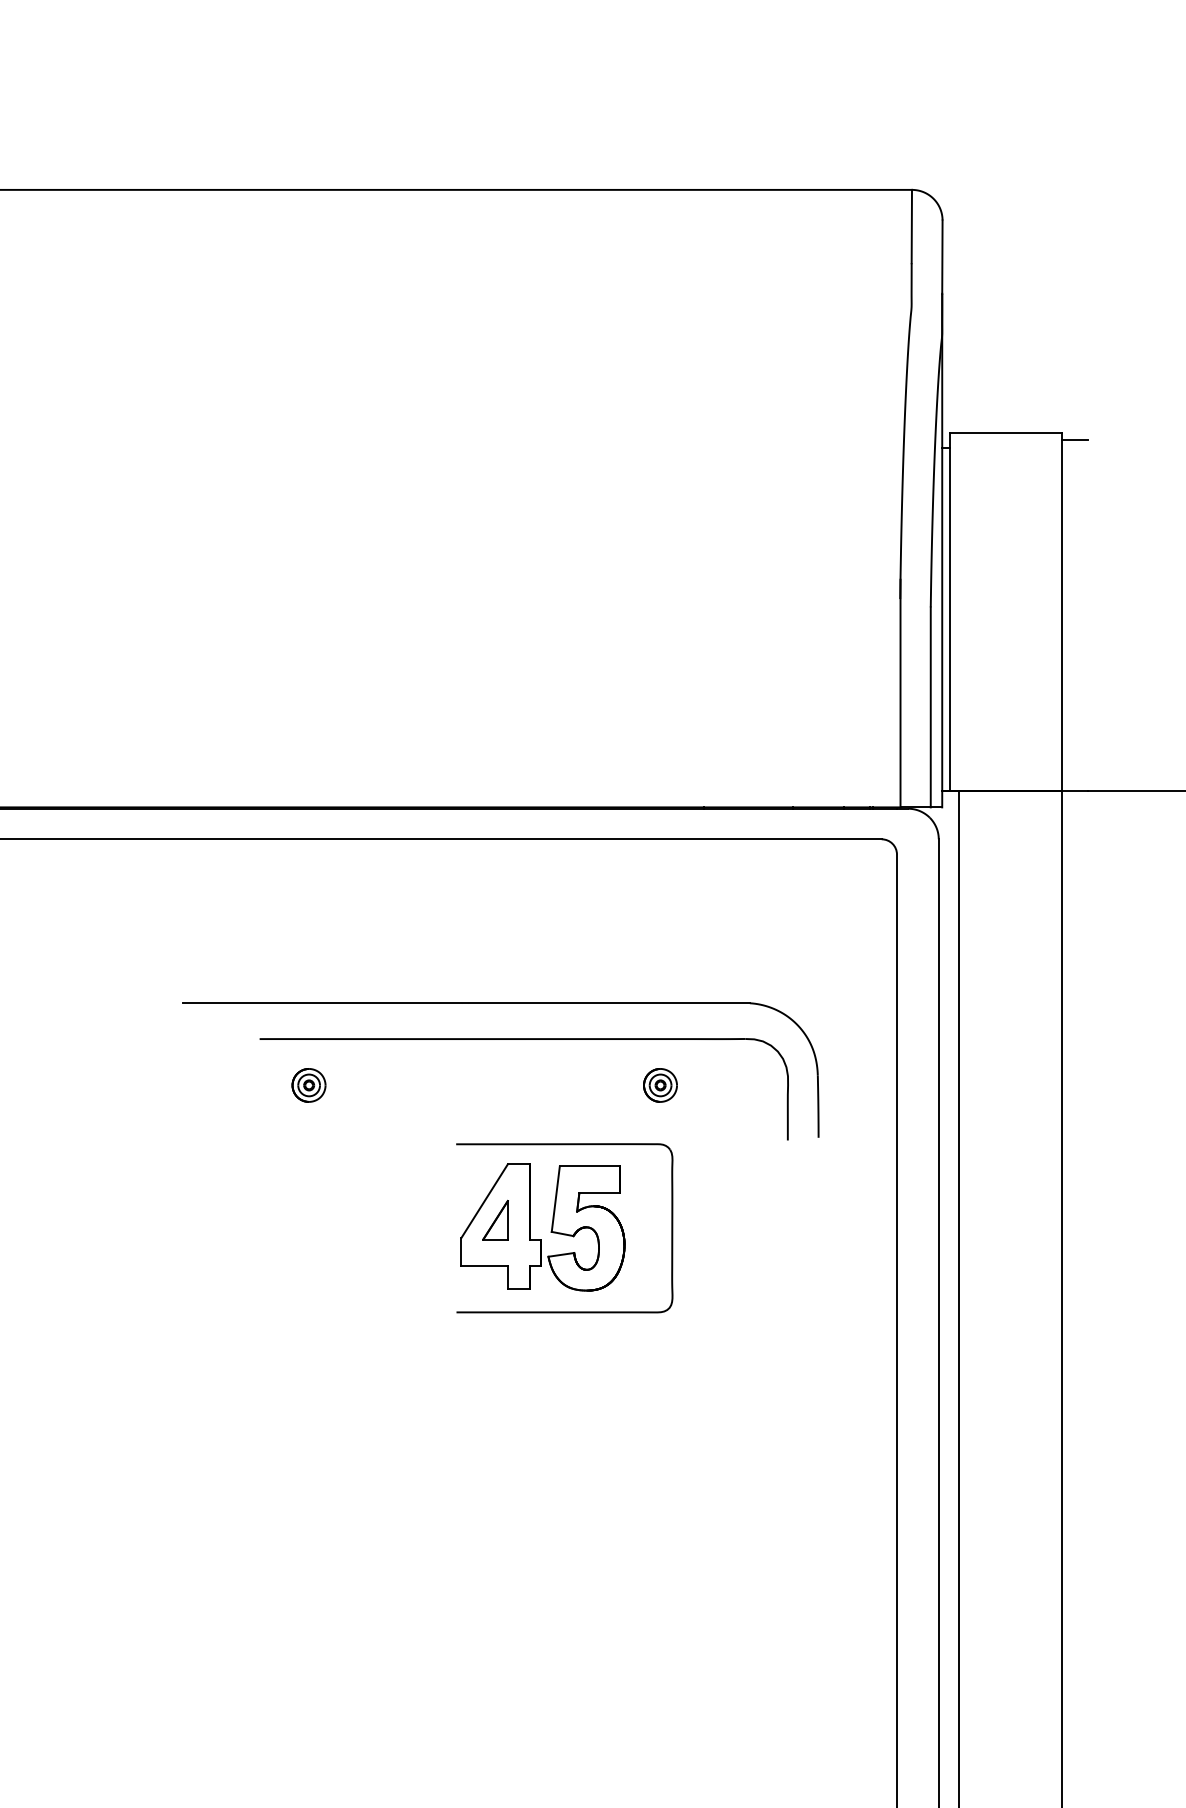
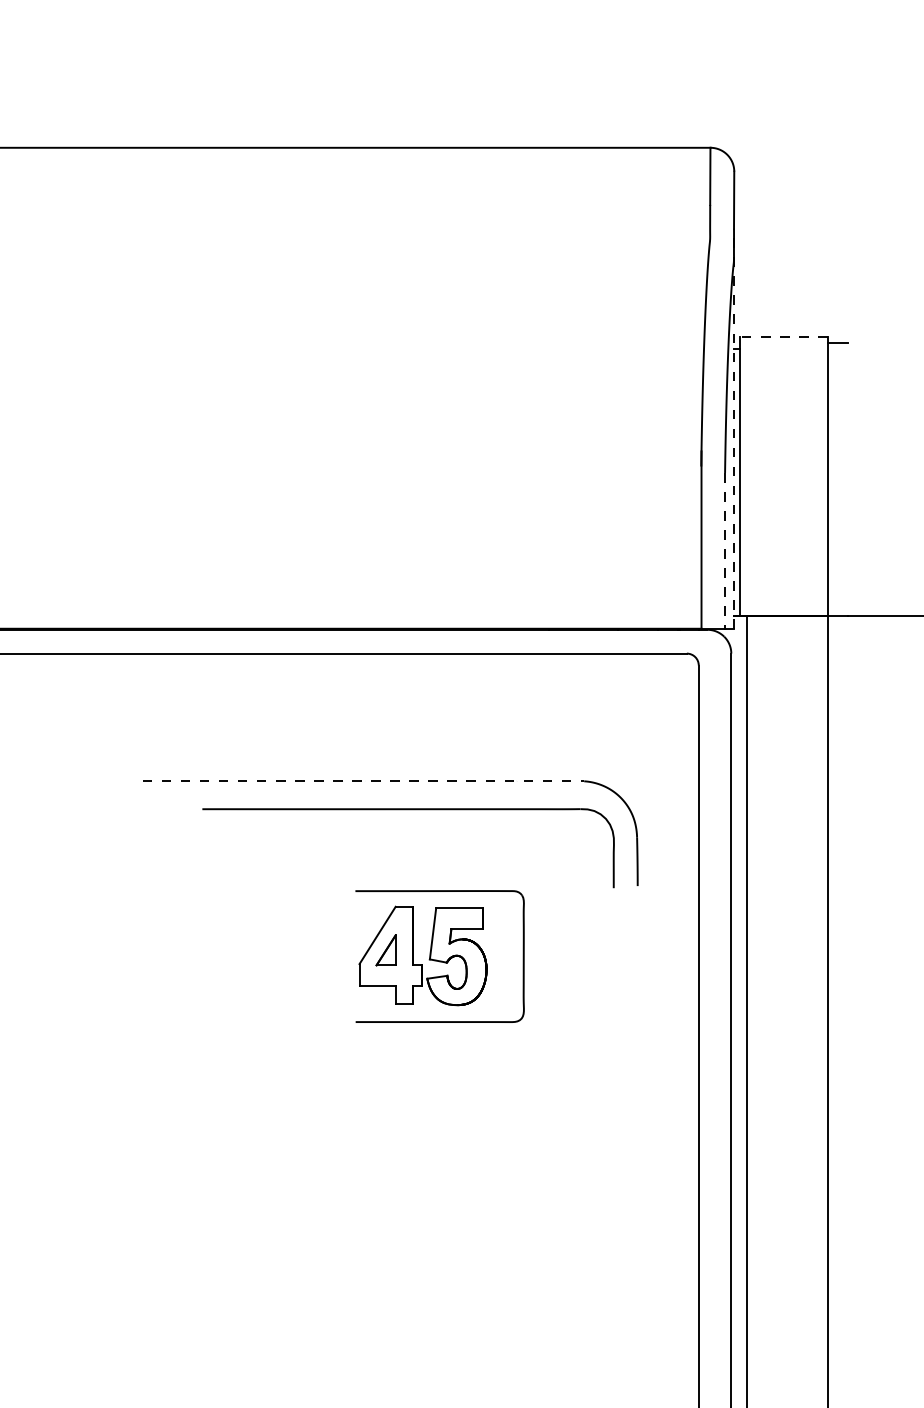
line: (1005, 433) -> (783, 337), solid -> dashed
line: (942, 550) -> (734, 428), solid -> dashed
line: (931, 706) -> (725, 550), solid -> dashed
line: (466, 1003) -> (363, 781), solid -> dashed
part: (308, 1085) -> (240, 845), removed
part: (660, 1085) -> (514, 845), removed

